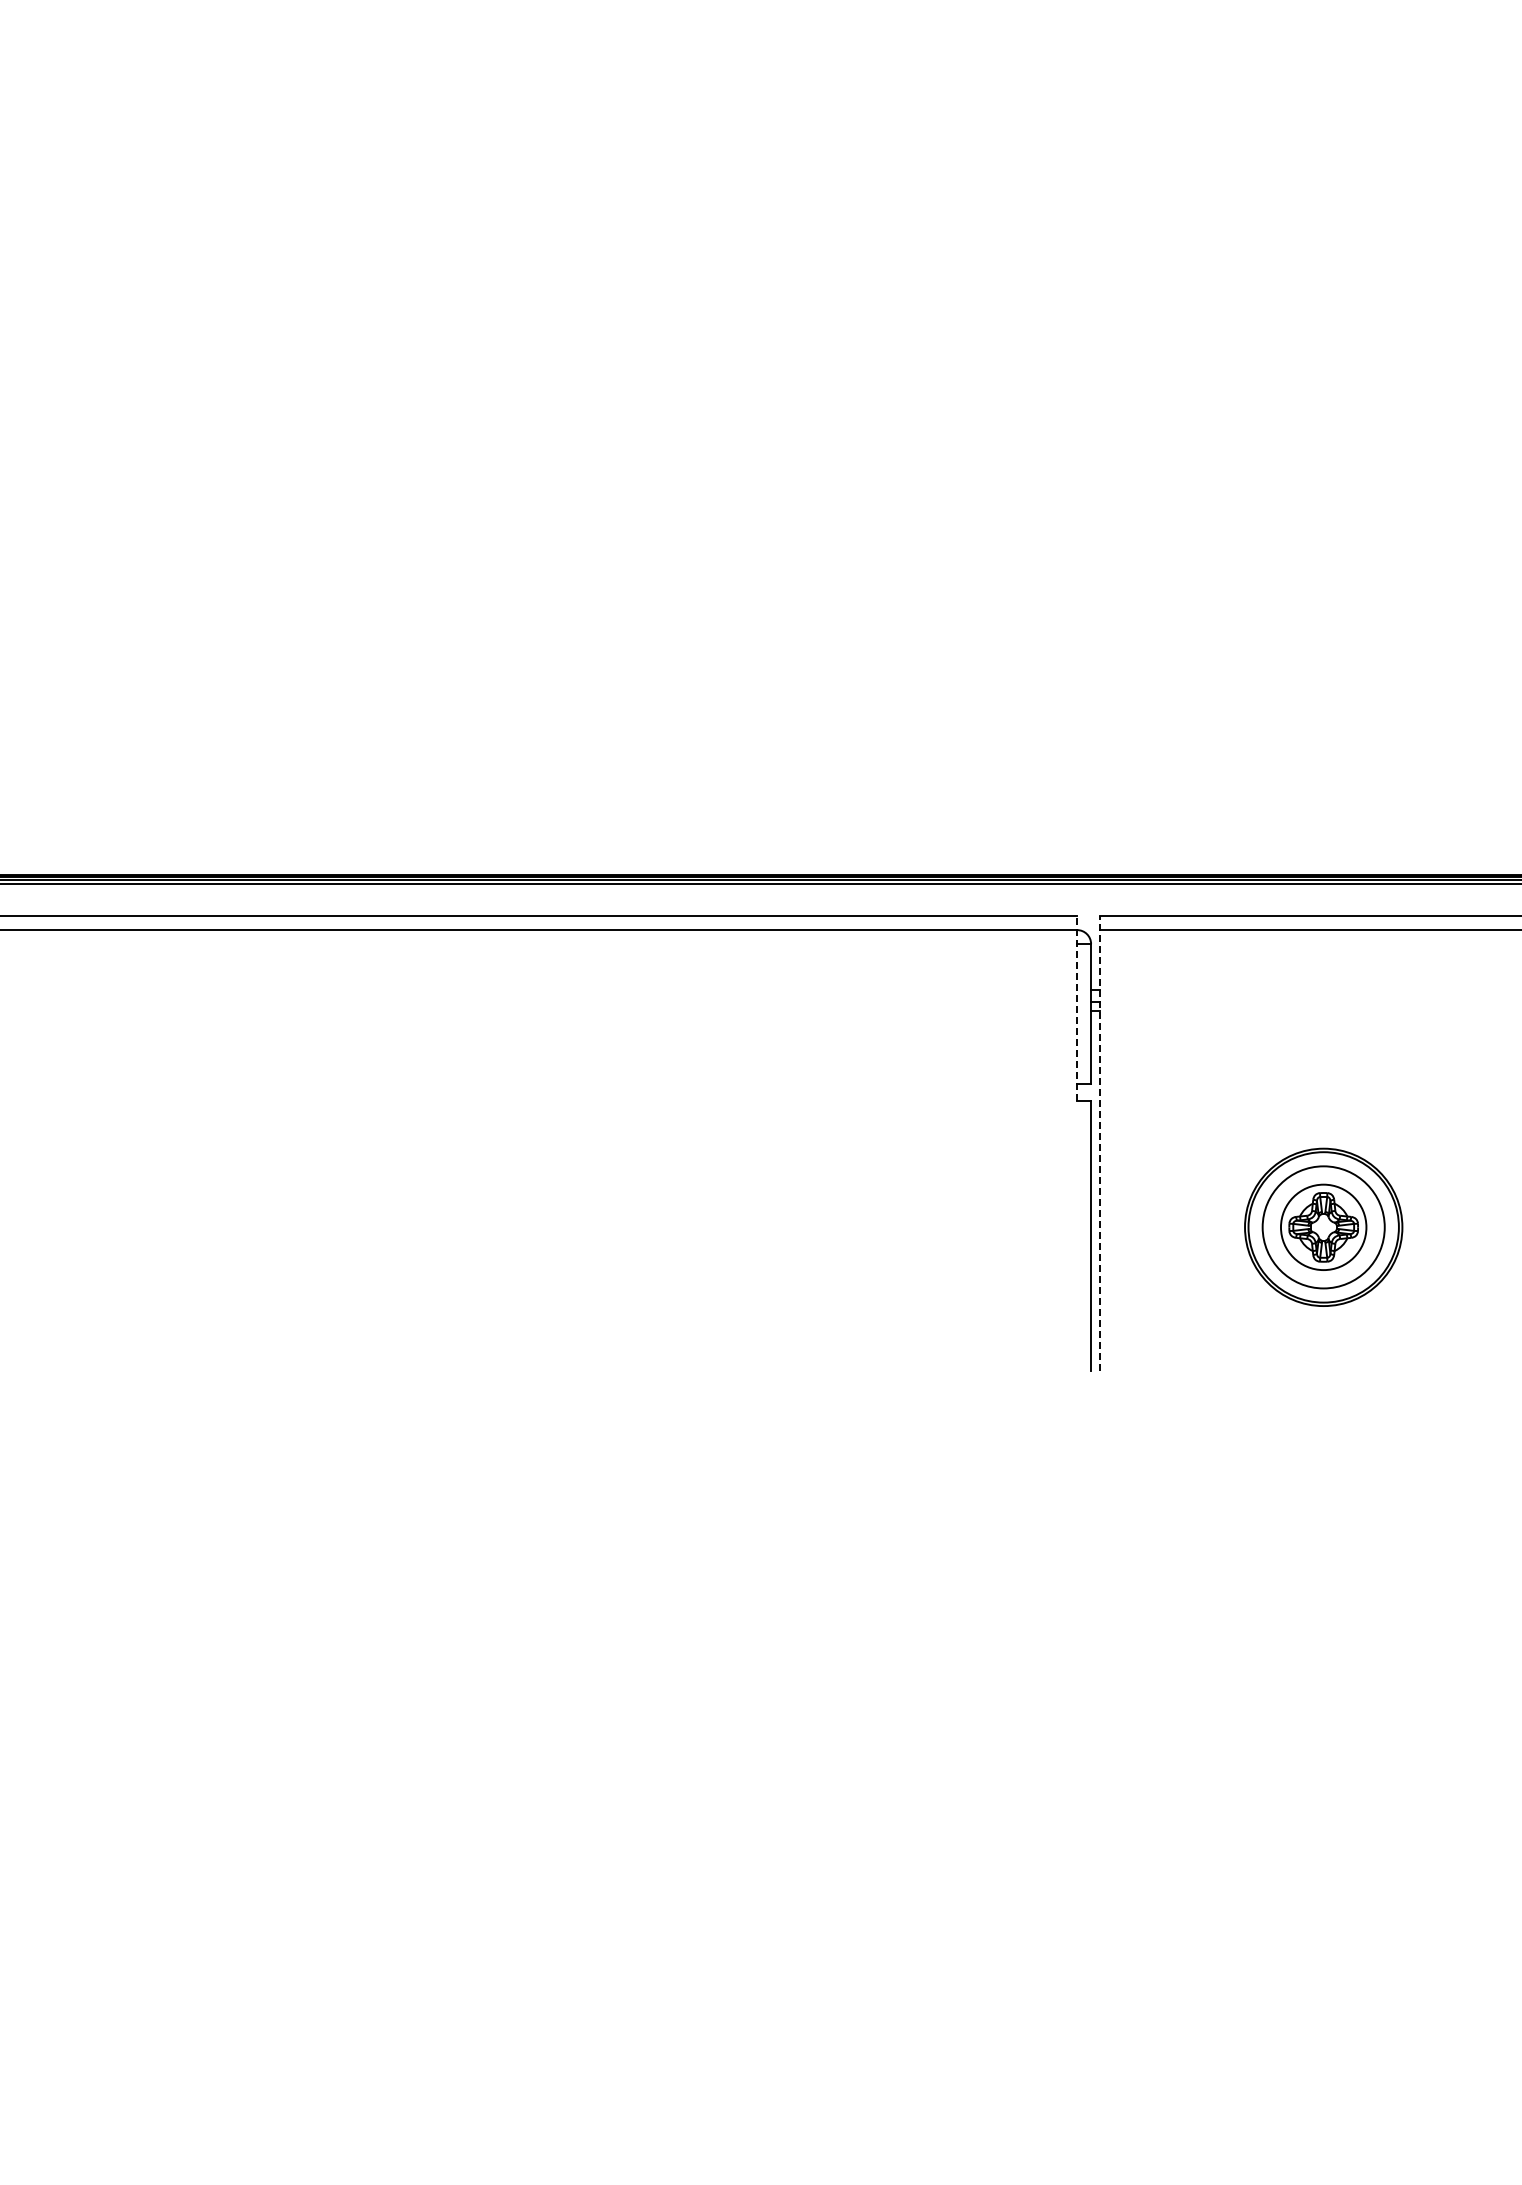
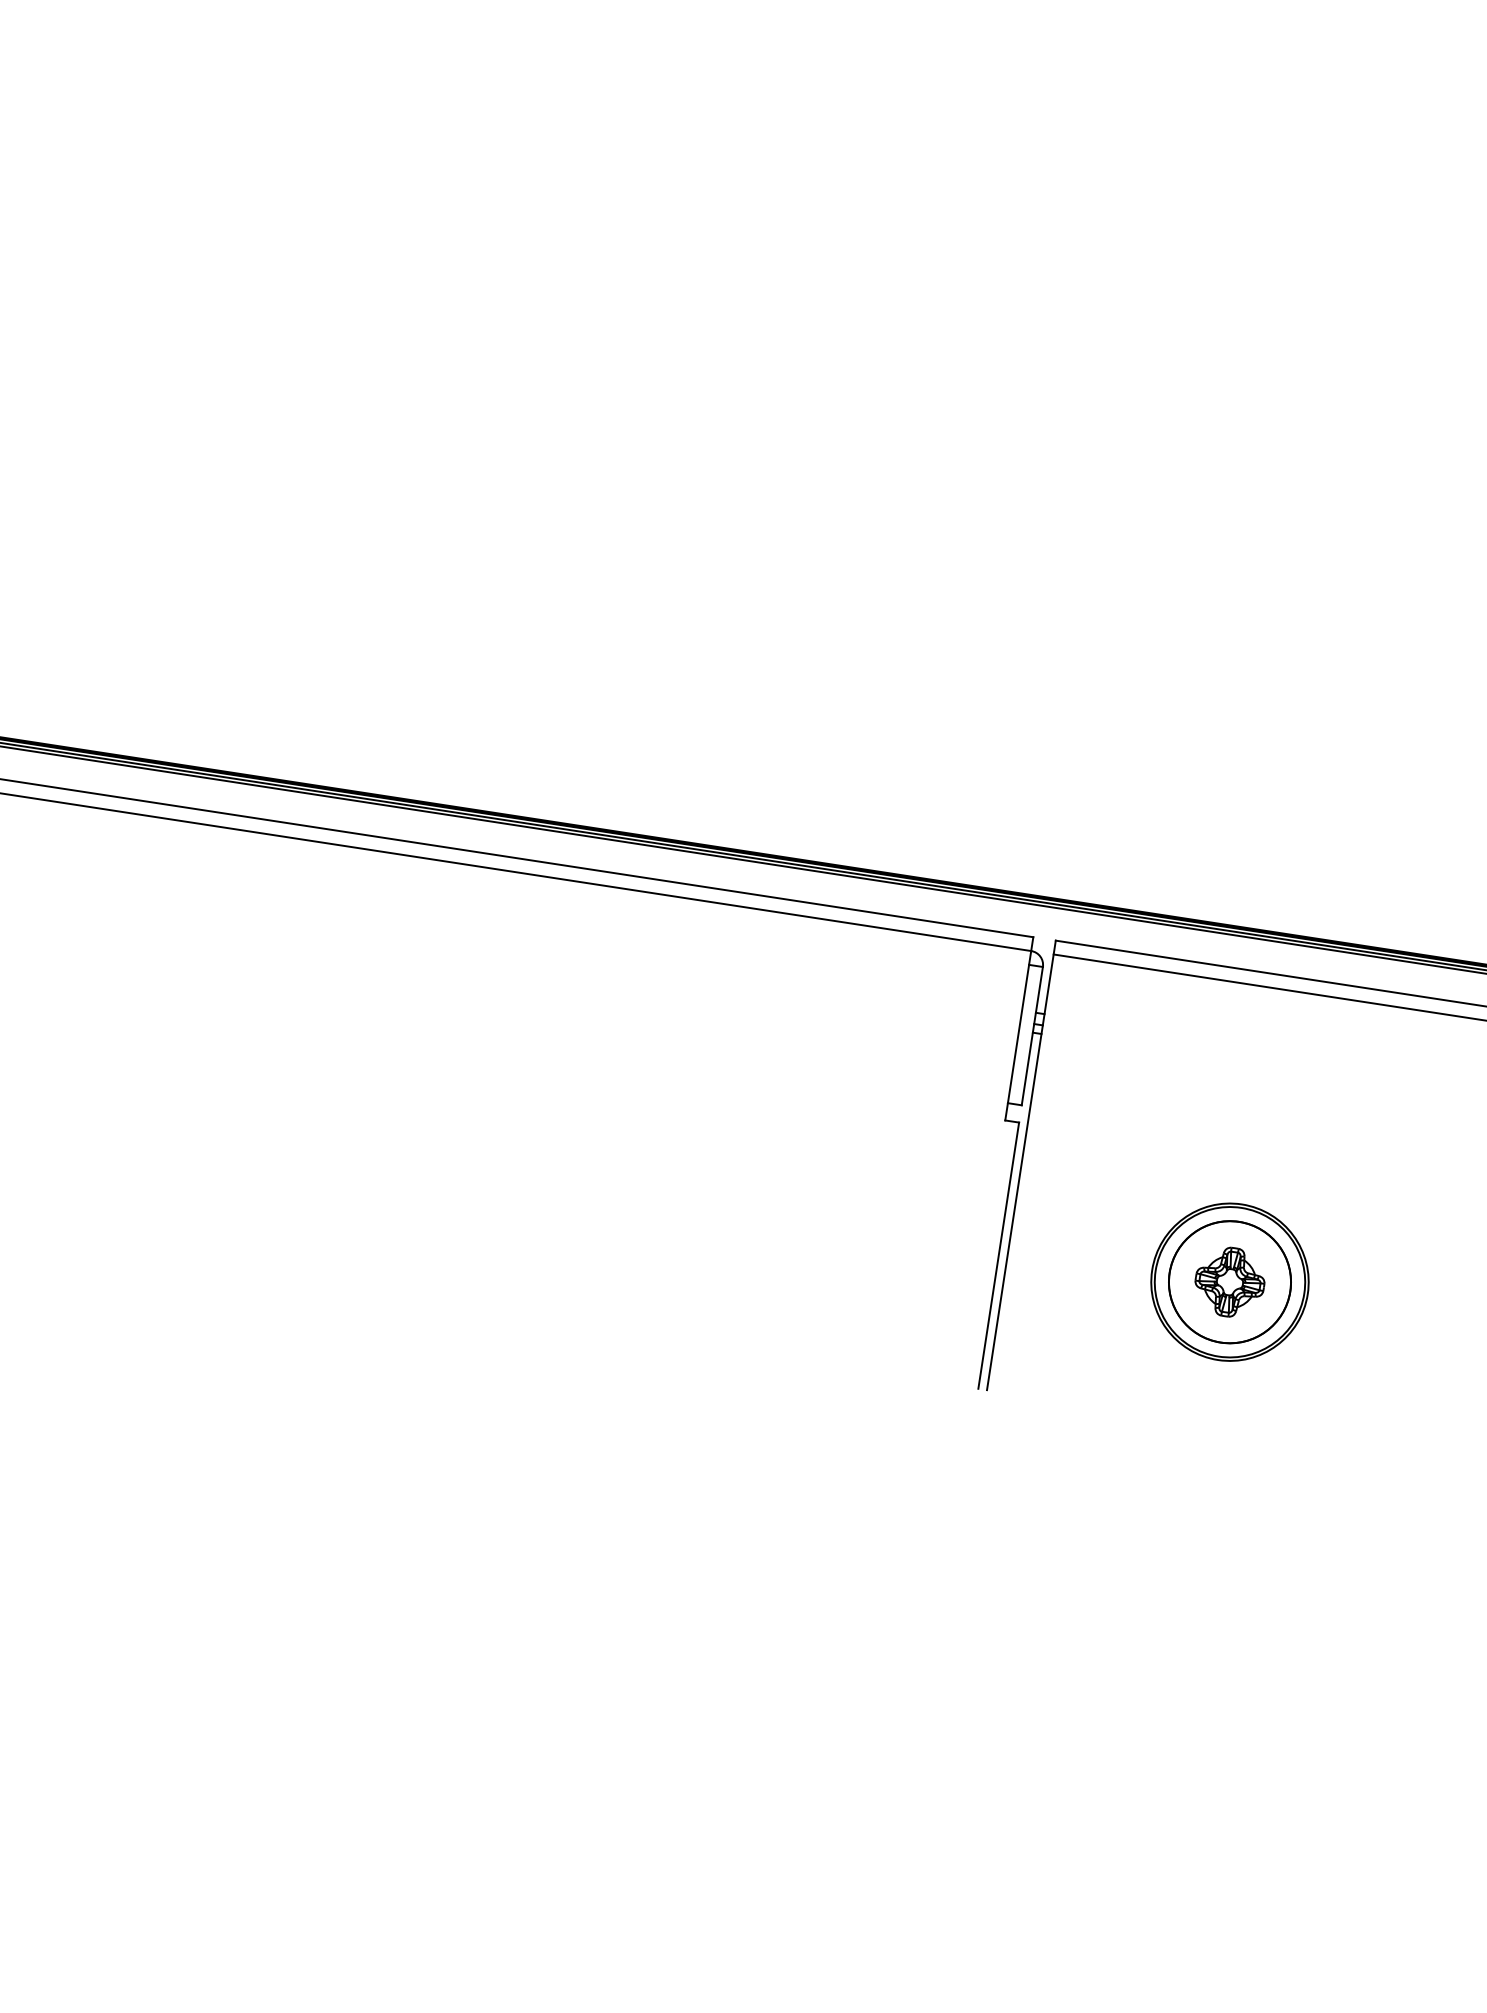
line: (1077, 1008) -> (1019, 1028), dashed -> solid
line: (1099, 1142) -> (1021, 1164), dashed -> solid
circle: (1323, 1227) -> (1229, 1282), size x1.43

